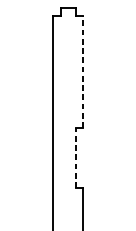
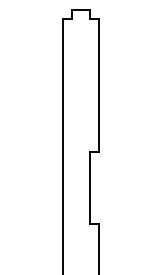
line: (82, 71) -> (98, 85), dashed -> solid
line: (75, 158) -> (89, 188), dashed -> solid

